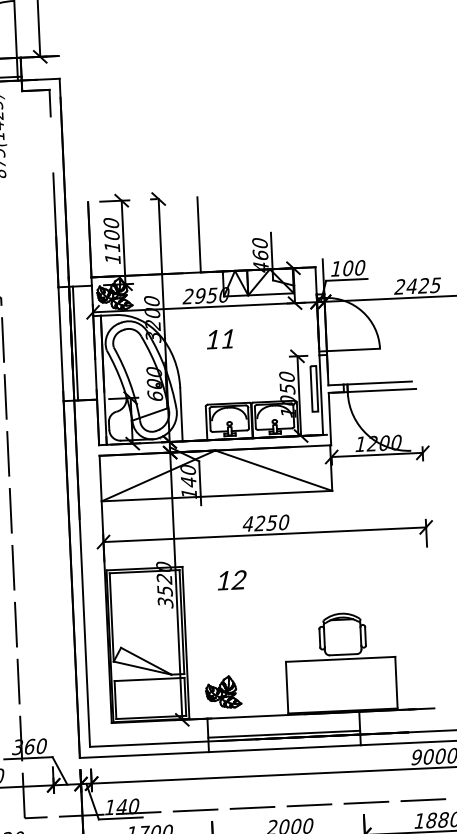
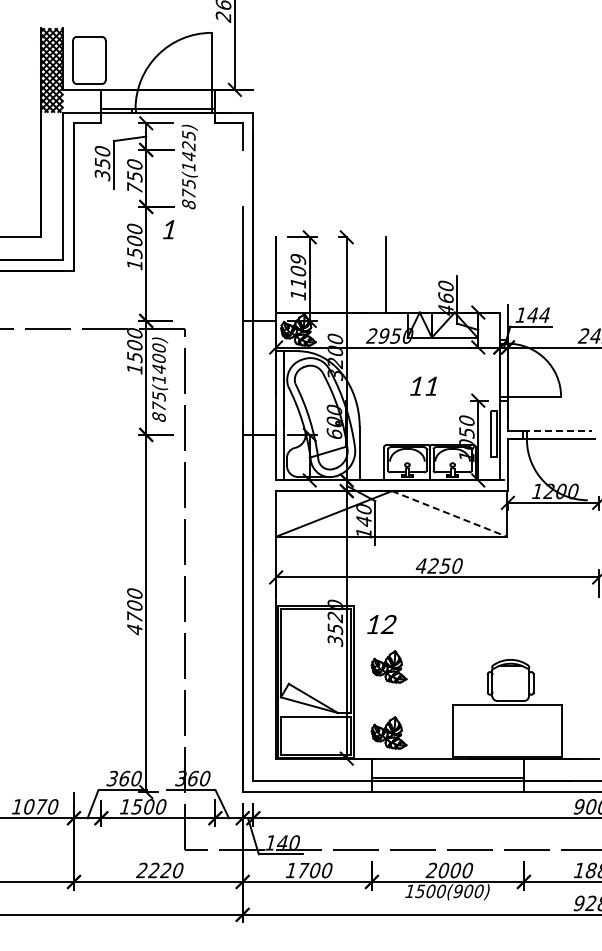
text: (111, 223) -> (298, 259), 1100 -> 1109
text: (353, 267) -> (538, 314), 100 -> 144
text: (219, 338) -> (423, 385), moved
line: (75, 343) -> (257, 377), removed
line: (377, 383) -> (557, 431), solid -> dashed
line: (273, 470) -> (449, 513), solid -> dashed
text: (231, 579) -> (381, 623), moved
part: (219, 625) -> (388, 666), added

